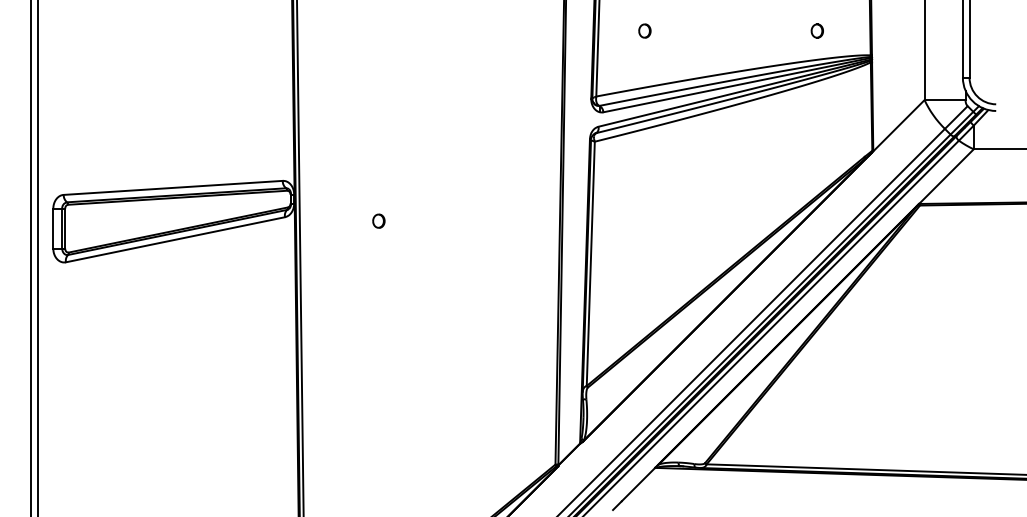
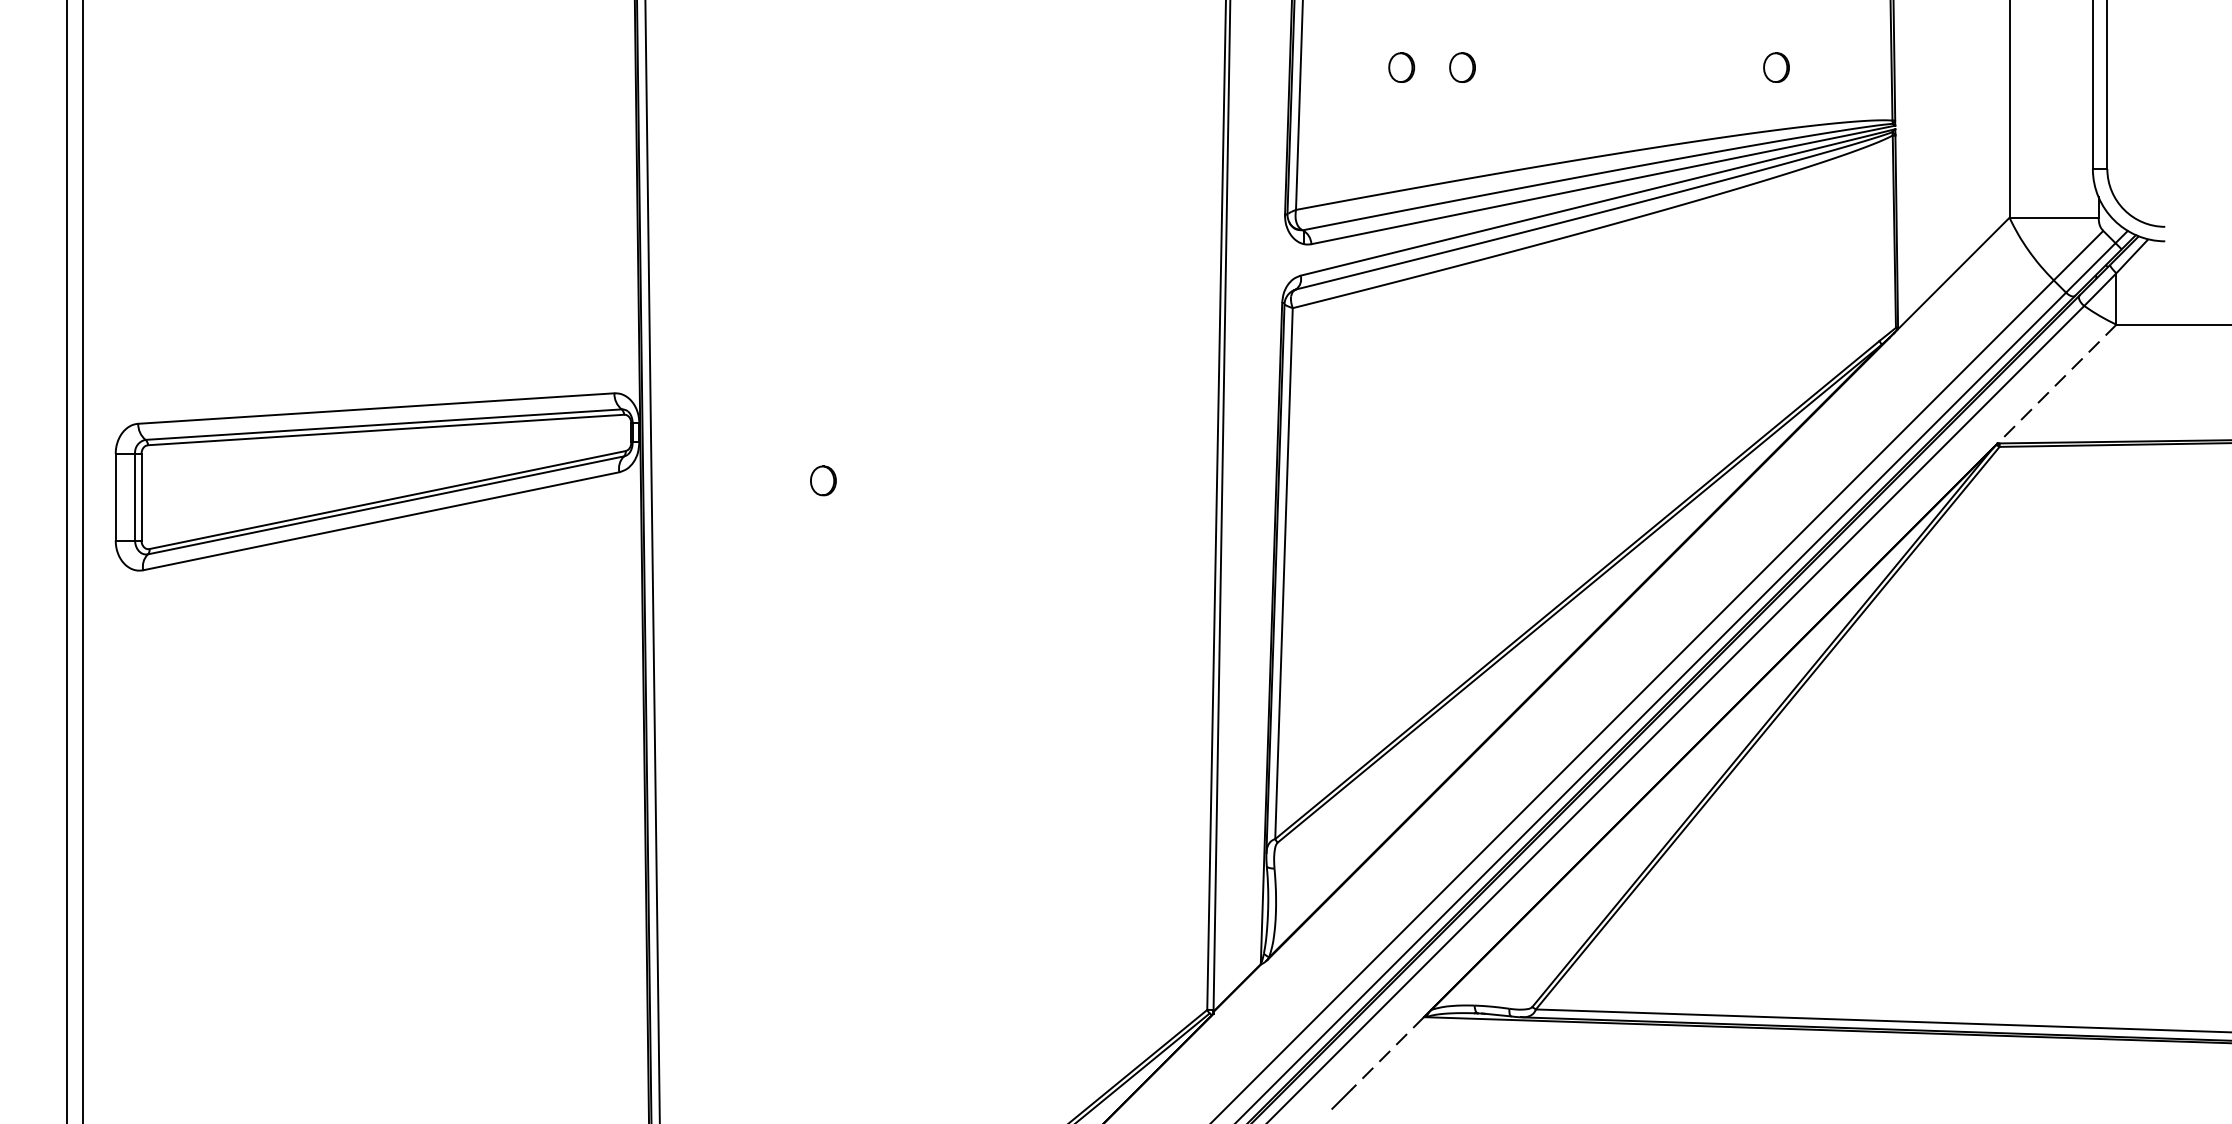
part: (672, 30) -> (1461, 66), added
line: (946, 176) -> (2057, 383), solid -> dashed
line: (638, 484) -> (1387, 1053), solid -> dashed

